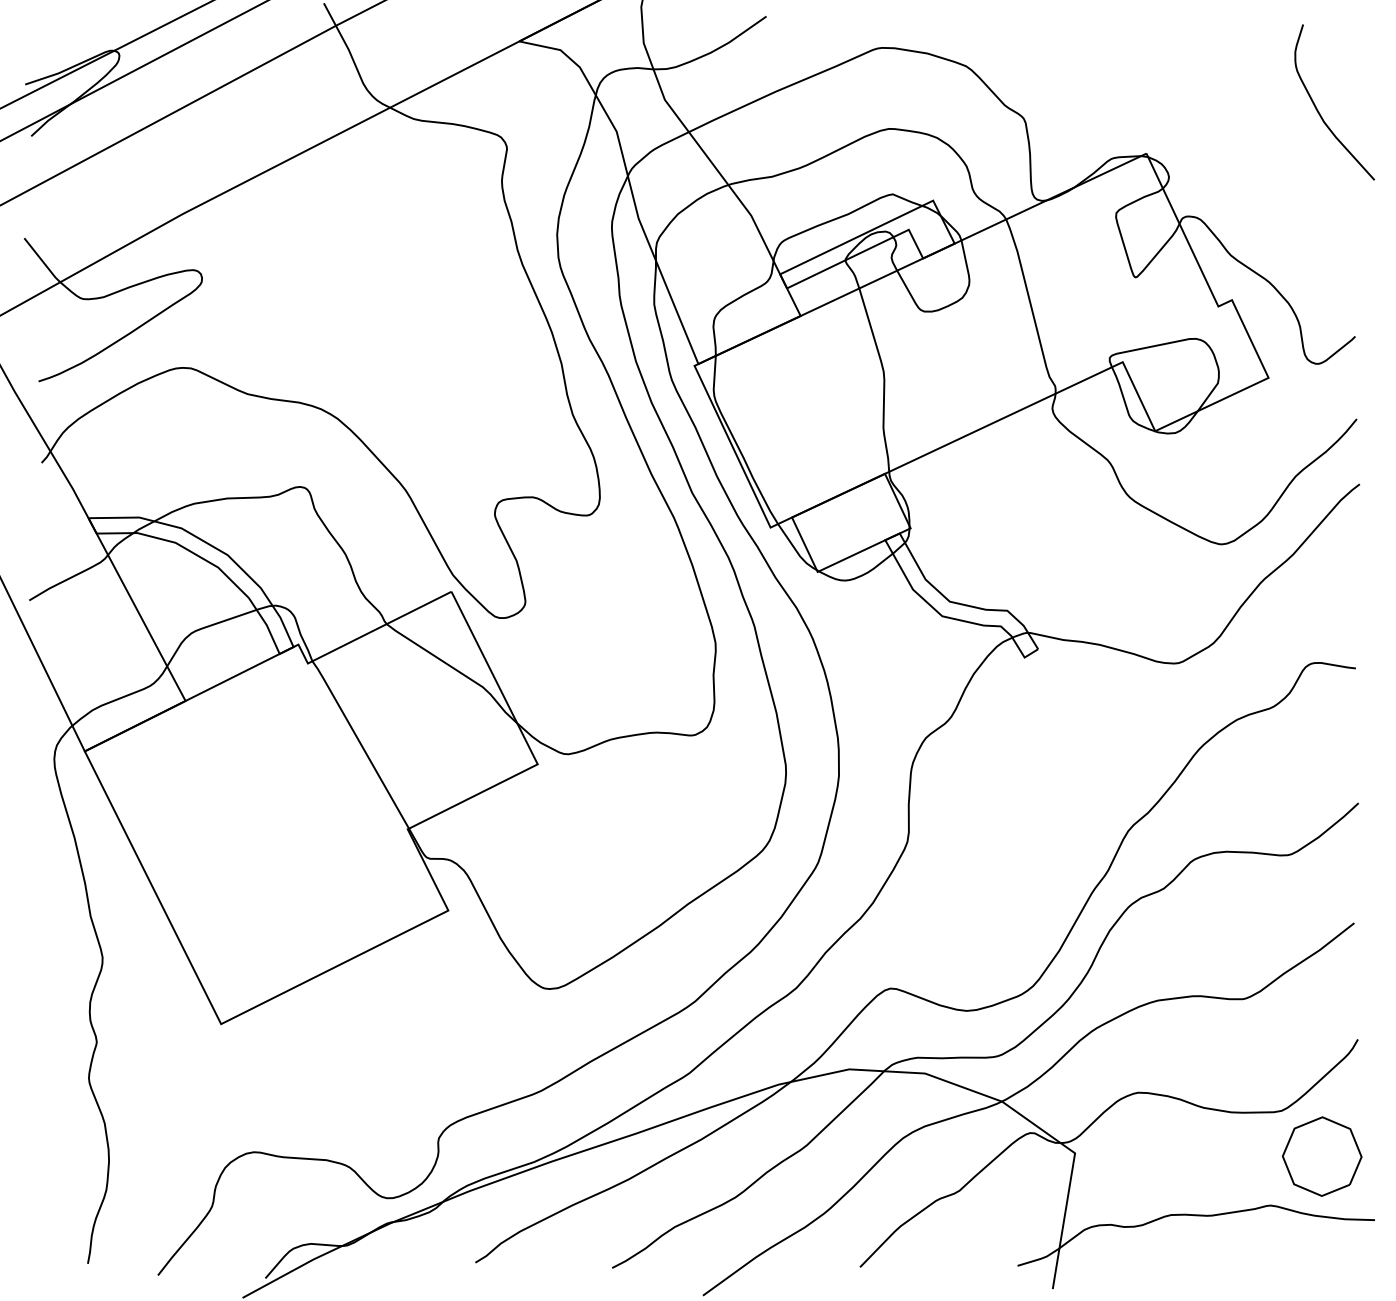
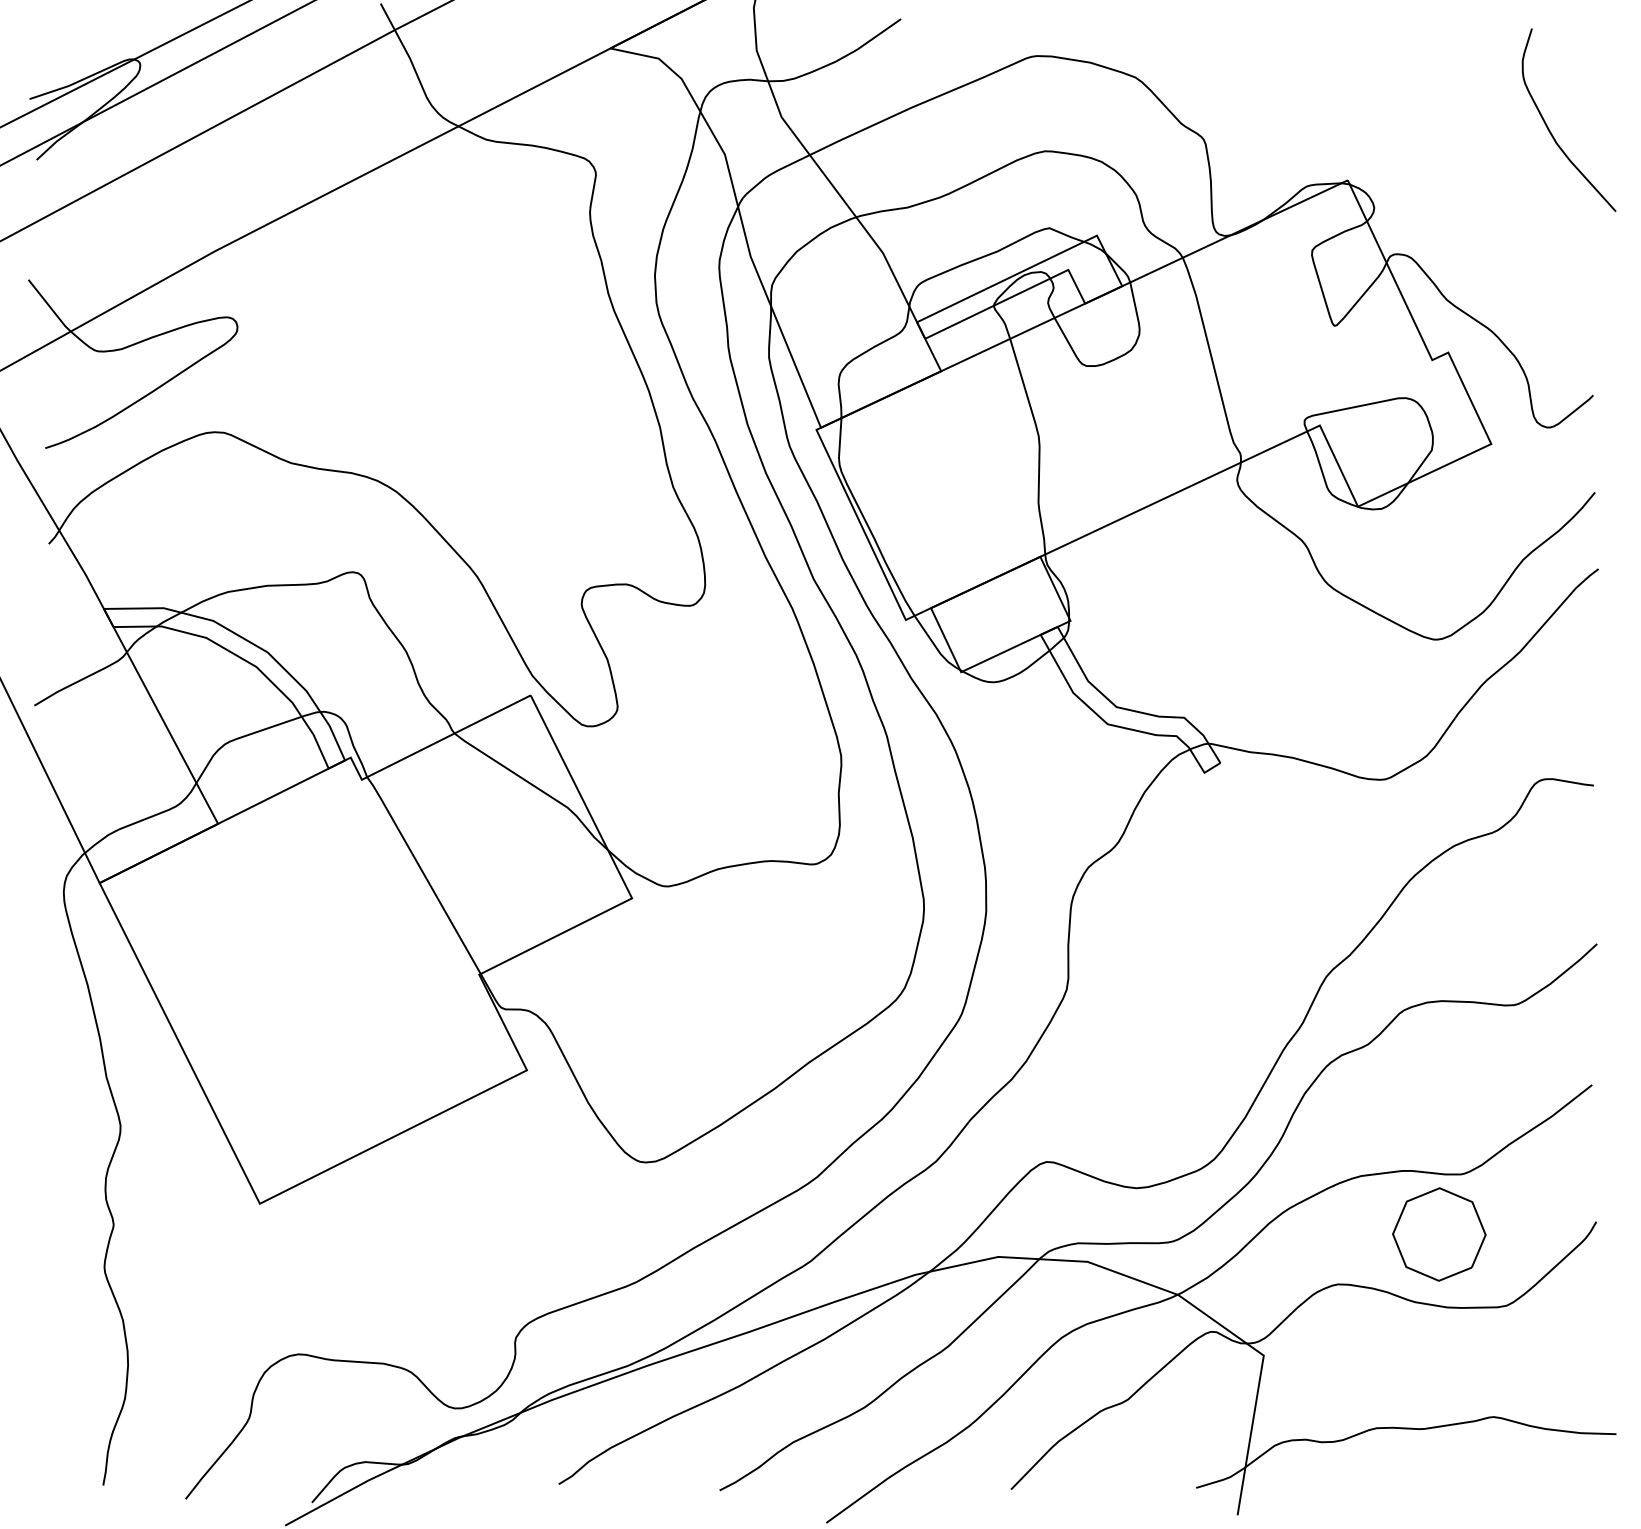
part: (1322, 1156) -> (1439, 1234), moved

